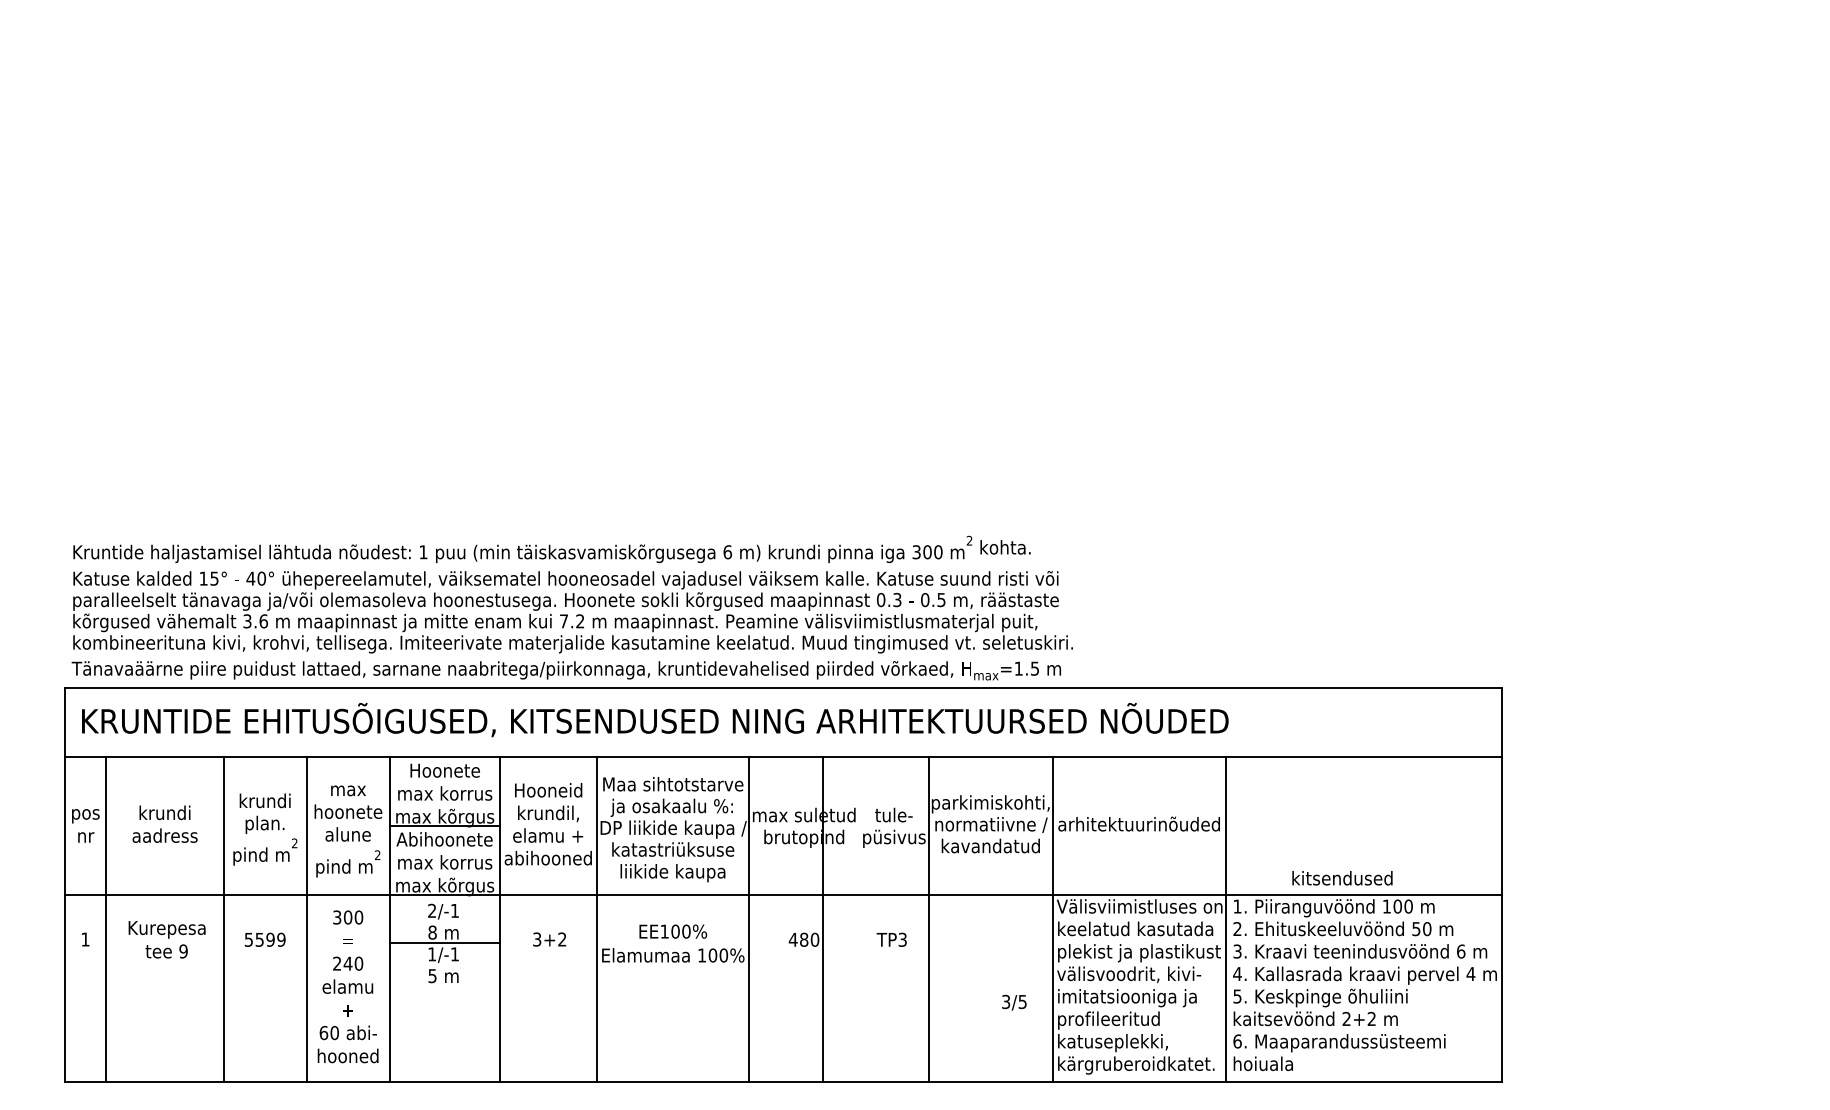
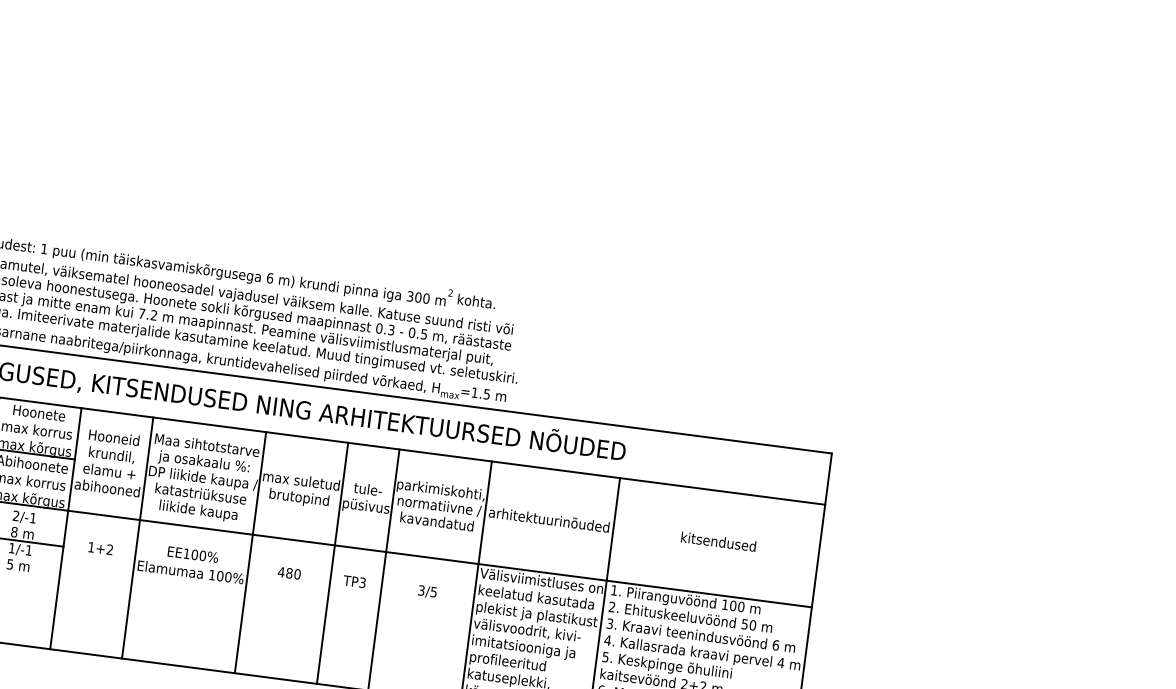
text: (1342, 878) -> (718, 542), moved
line: (822, 918) -> (332, 562), moved
text: (537, 939) -> (91, 547), 3+2 -> 1+2
text: (1014, 1002) -> (427, 591), moved

